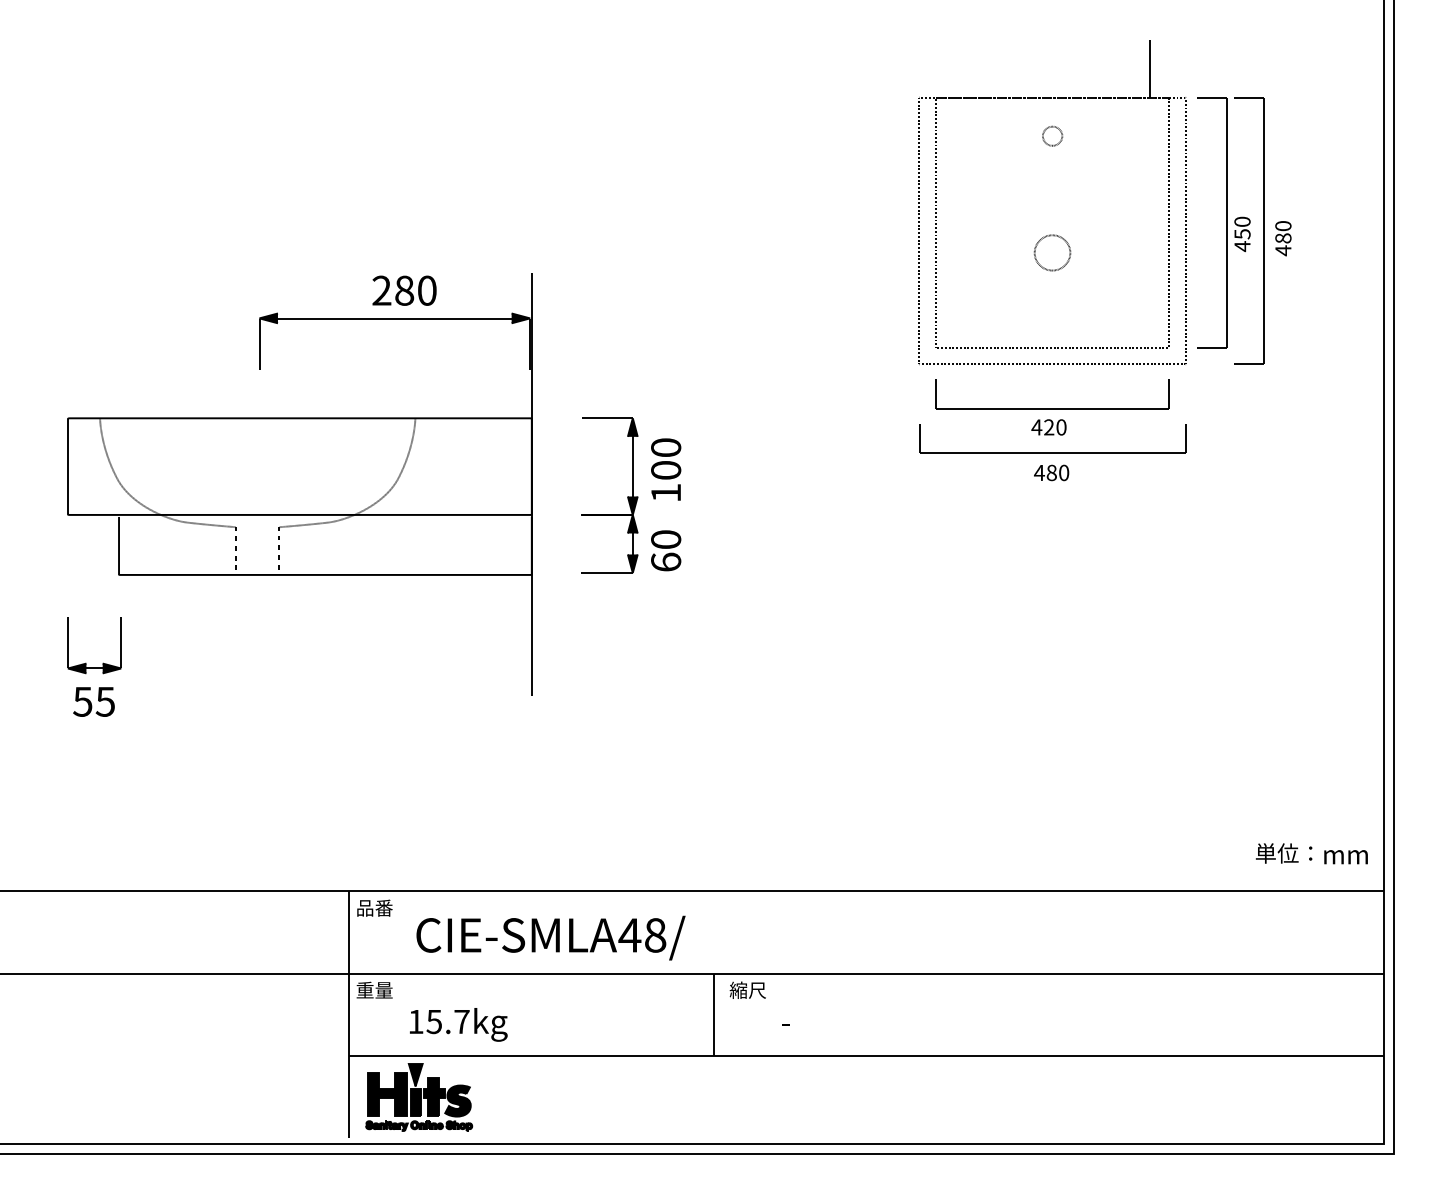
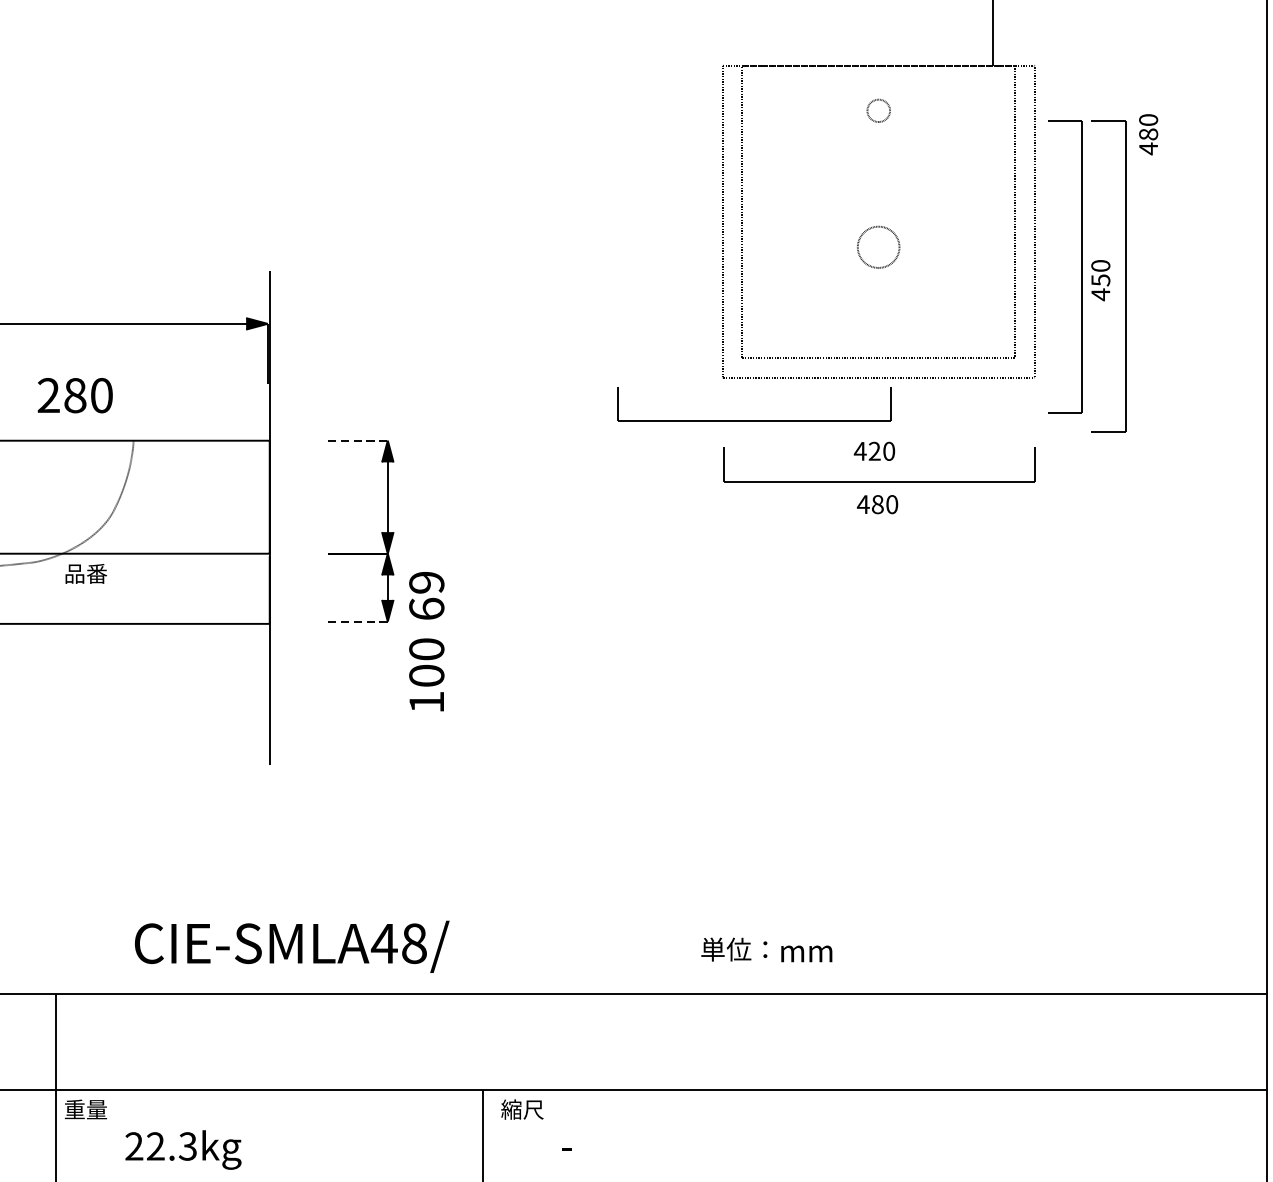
part: (1230, 230) -> (1086, 276), moved
text: (1283, 238) -> (1148, 134), moved
text: (404, 290) -> (75, 395), moved
part: (1052, 408) -> (754, 421), moved
line: (607, 418) -> (358, 440), solid -> dashed
text: (666, 469) -> (427, 674), moved
text: (666, 539) -> (427, 582), 60 -> 69
line: (607, 572) -> (358, 621), solid -> dashed
text: (1311, 853) -> (766, 949), moved
text: (374, 907) -> (85, 573), moved
text: (550, 937) -> (291, 946), moved
text: (438, 1021) -> (160, 1146), 15.7kg -> 22.3kg

